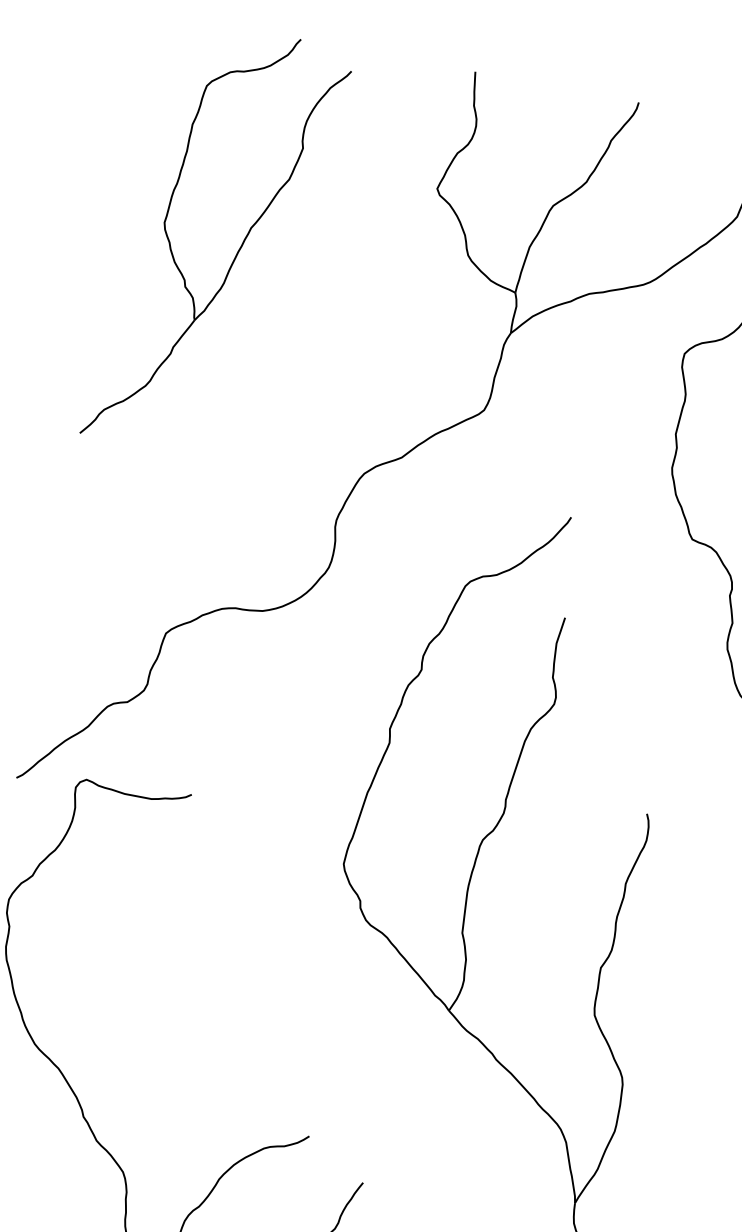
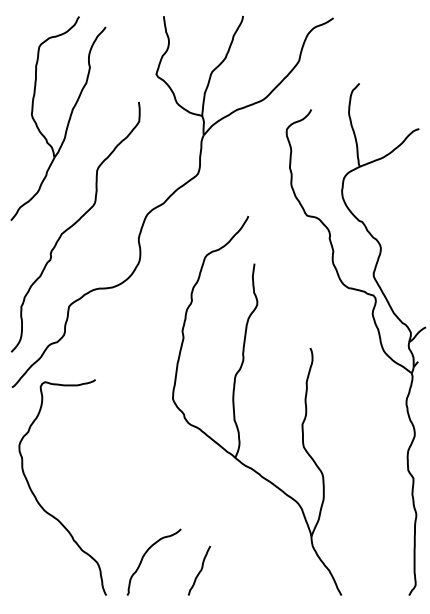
curve: (208, 468) -> (74, 225), added

